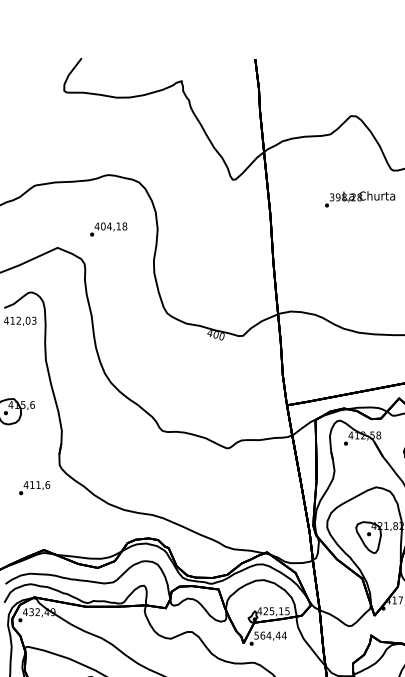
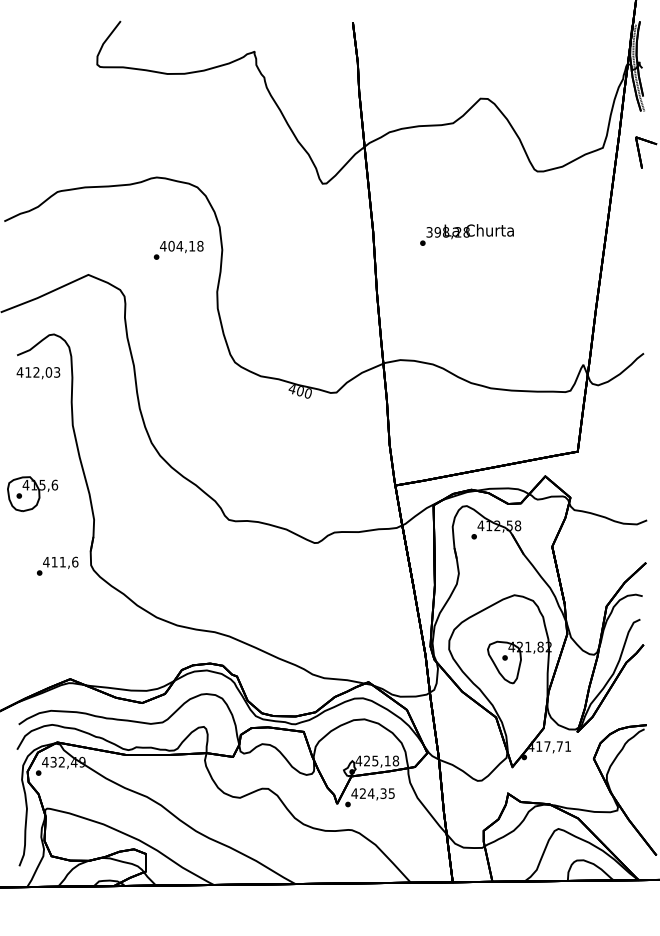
text: (359, 198) -> (466, 234), moved
text: (108, 228) -> (178, 249), moved
text: (34, 487) -> (57, 565), moved
text: (287, 610) -> (395, 760), 425,15 -> 425,18
text: (270, 635) -> (373, 793), 564,44 -> 424,35

